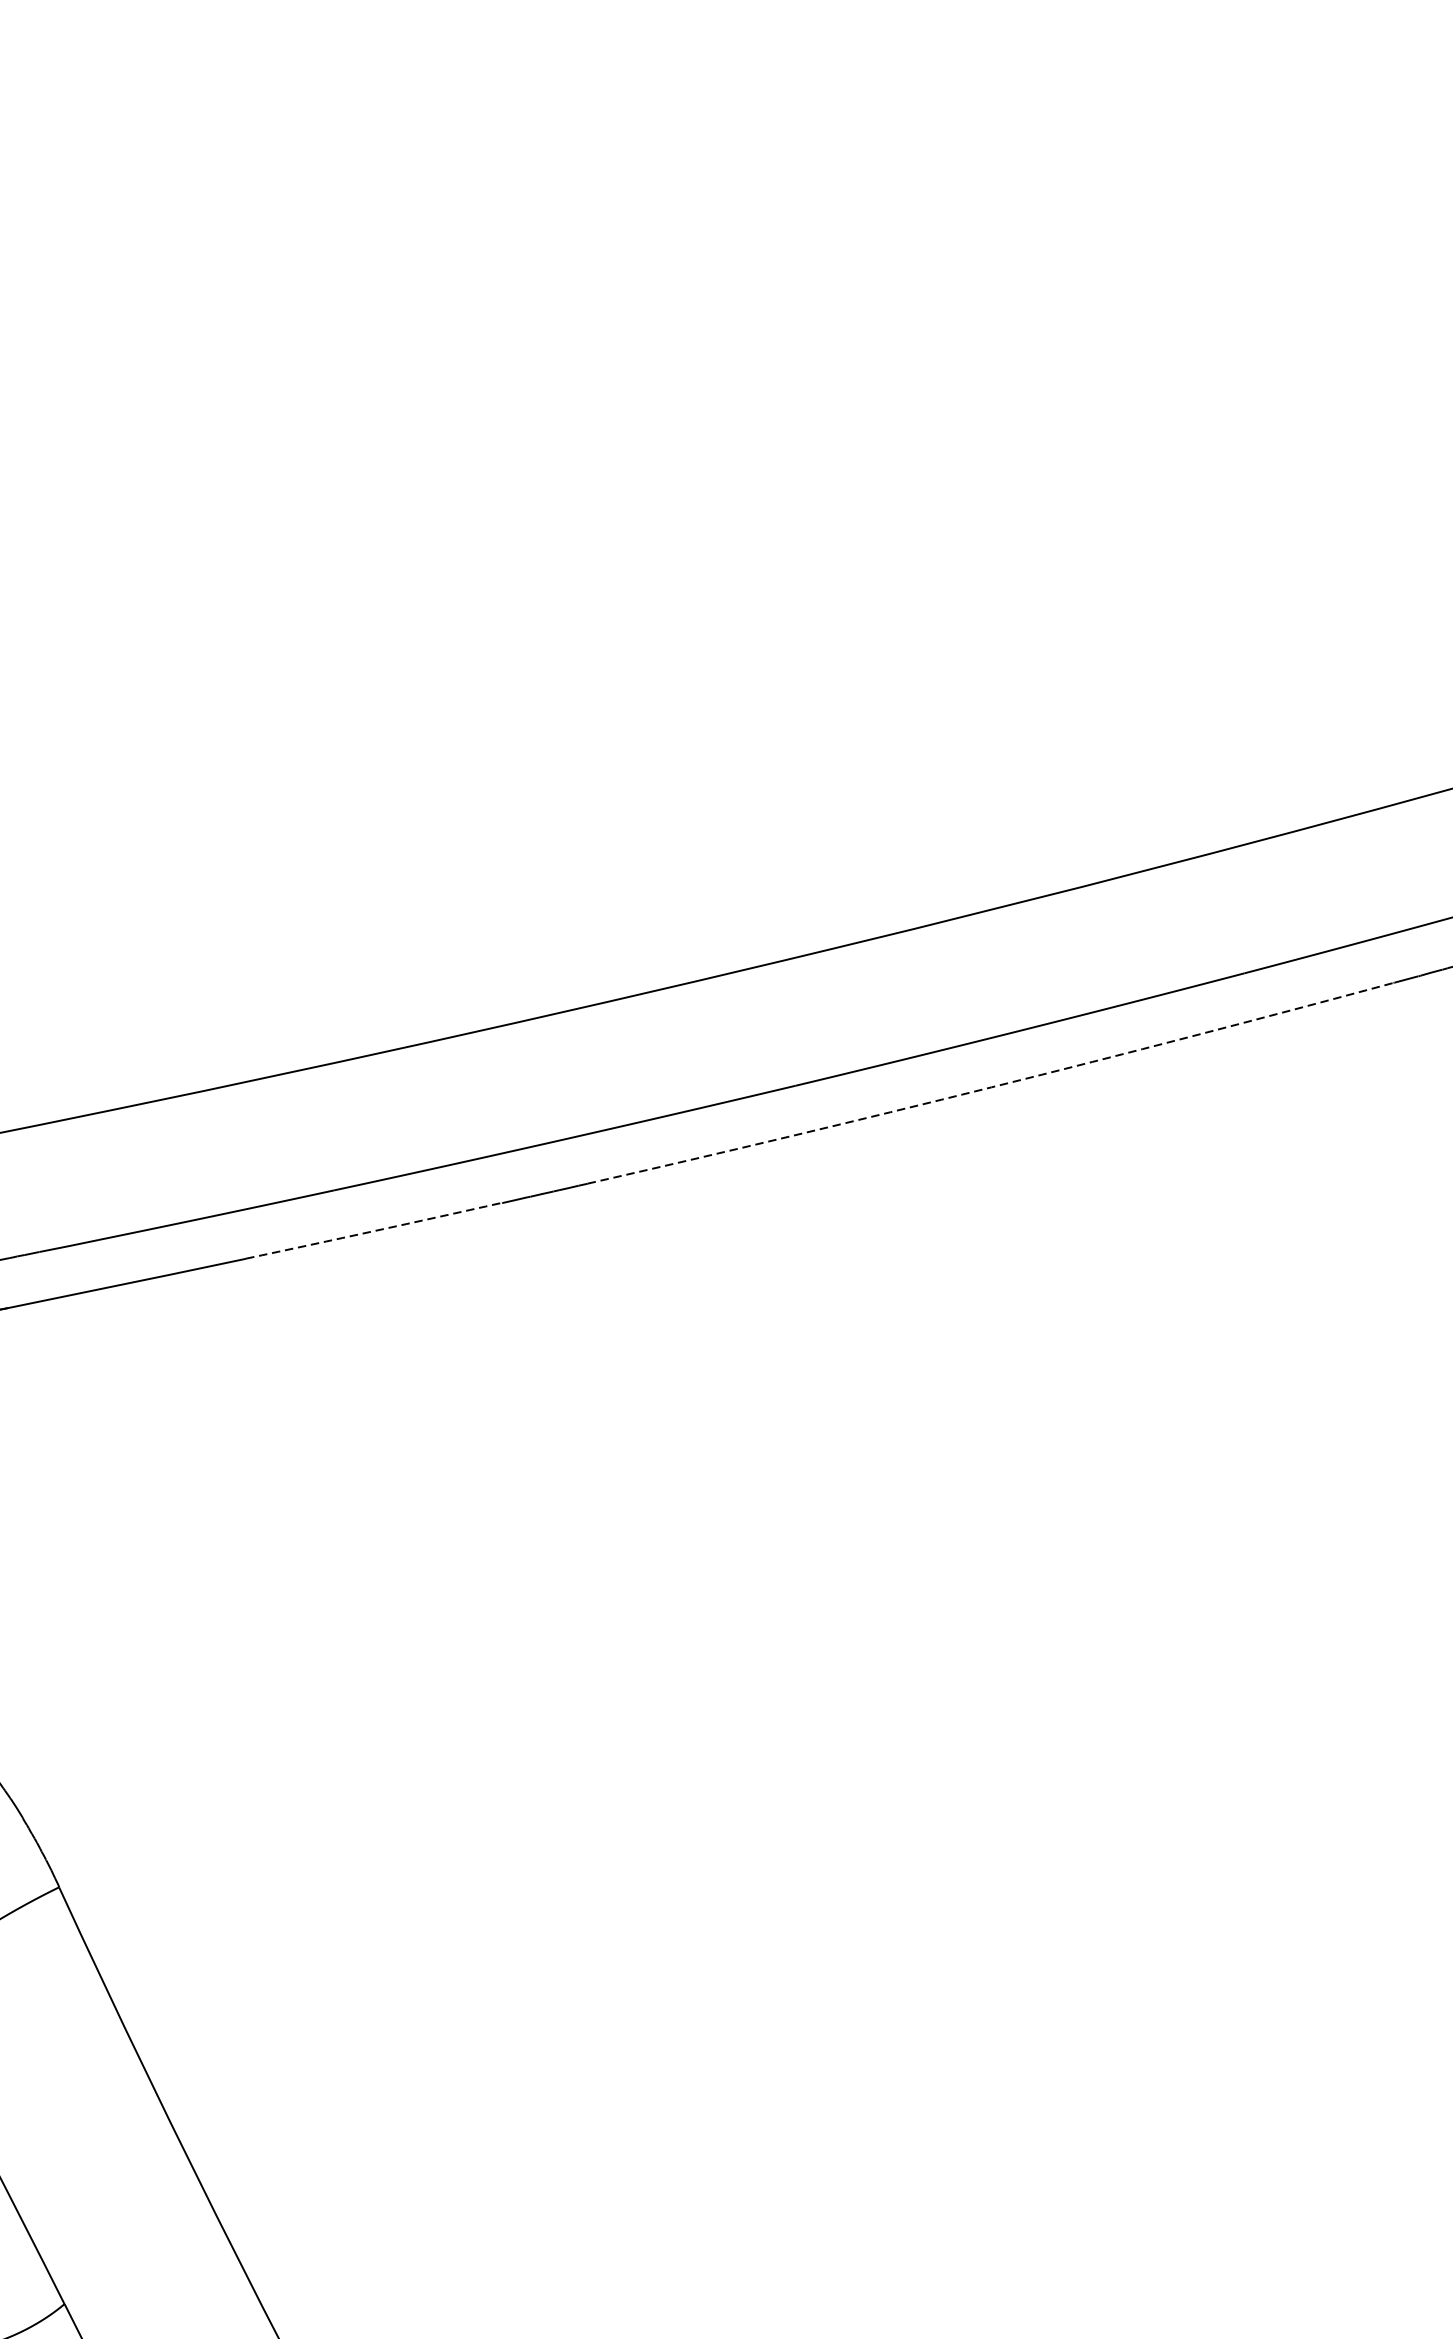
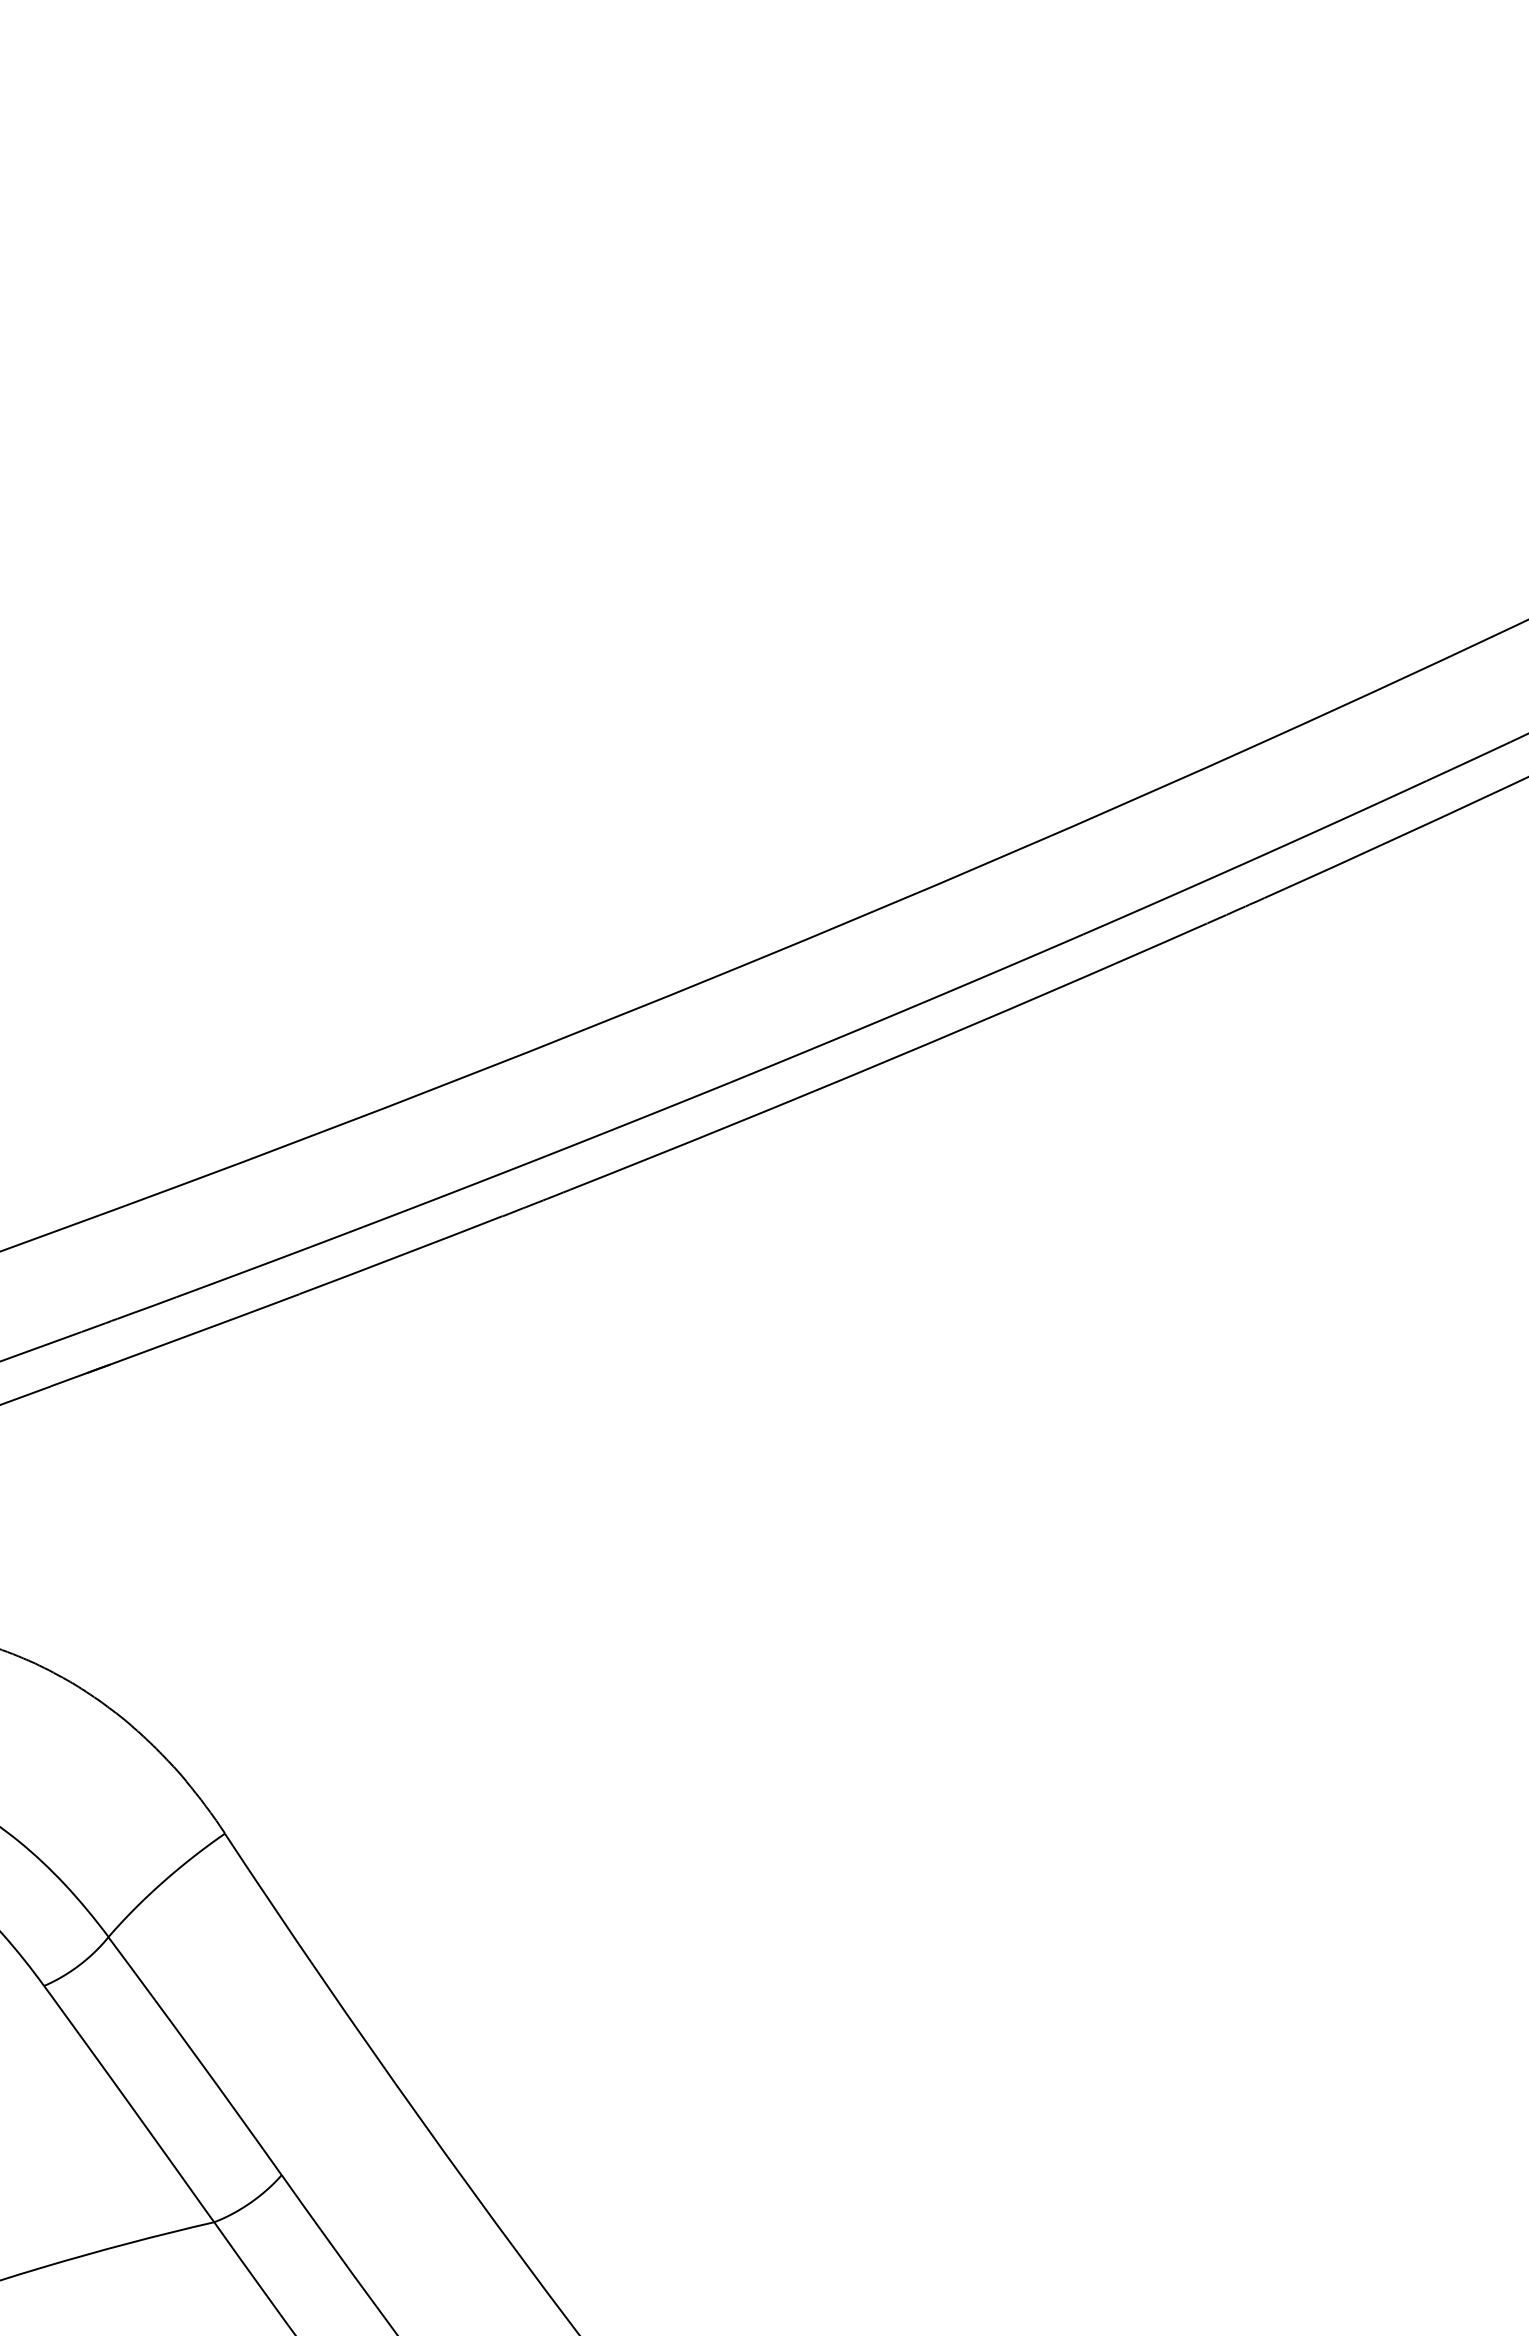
arc: (991, 1086) -> (889, 1059), dashed -> solid
arc: (374, 1231) -> (401, 1255), dashed -> solid

